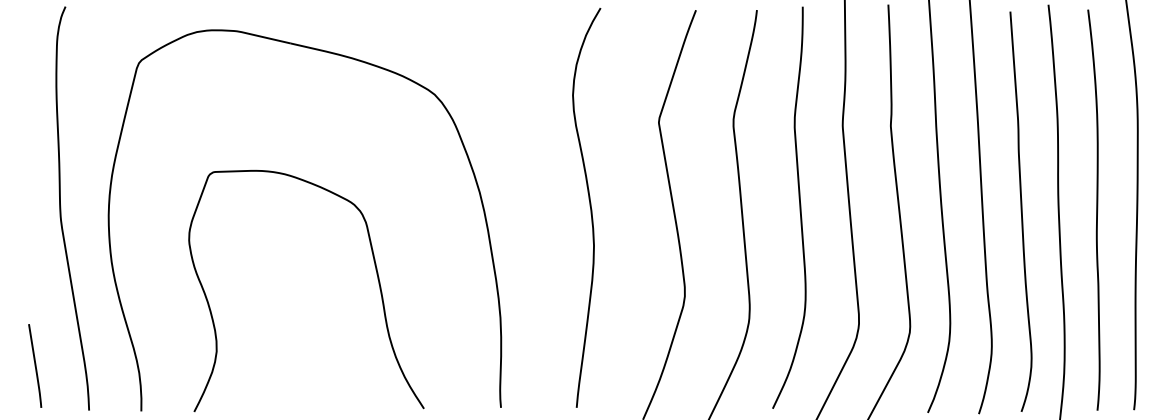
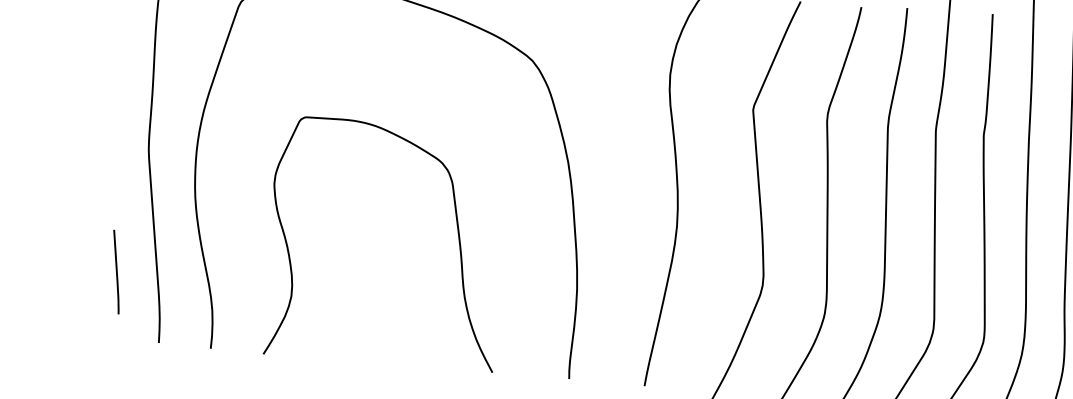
line: (35, 365) -> (116, 271), moved

